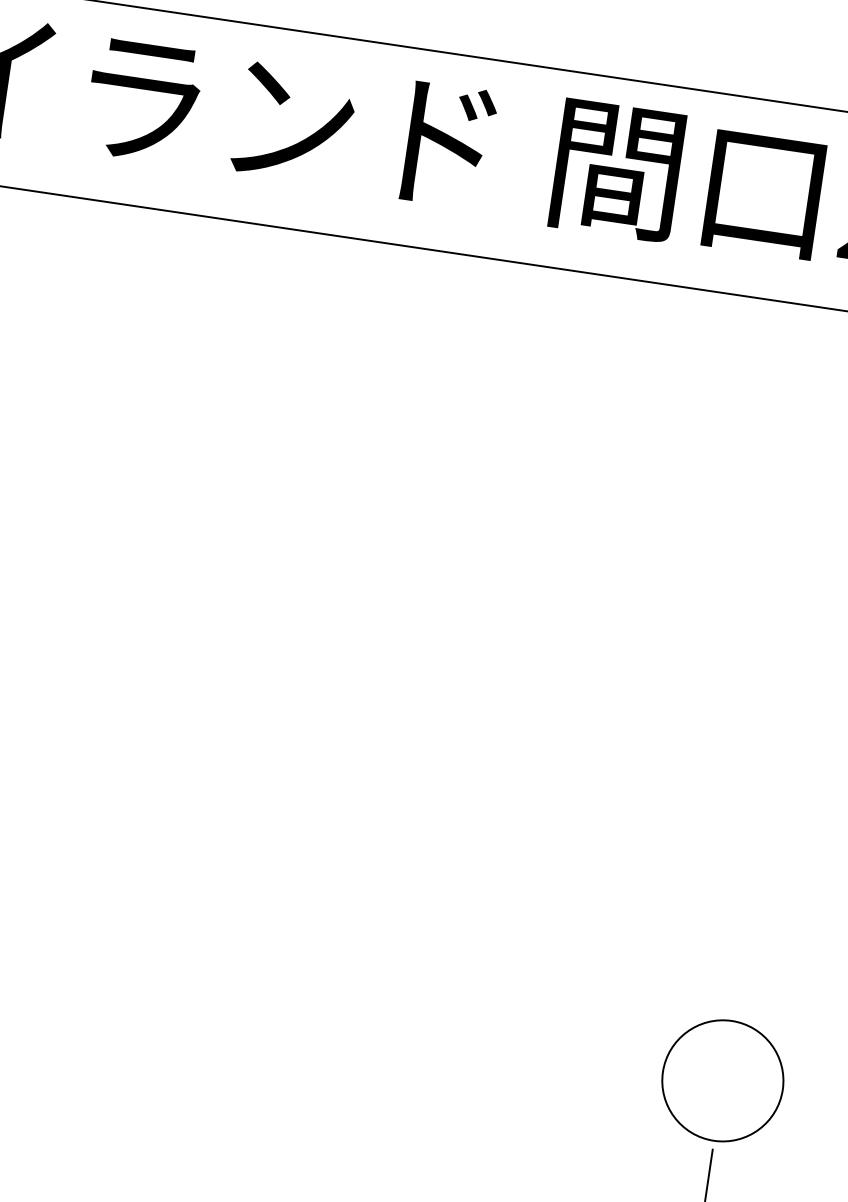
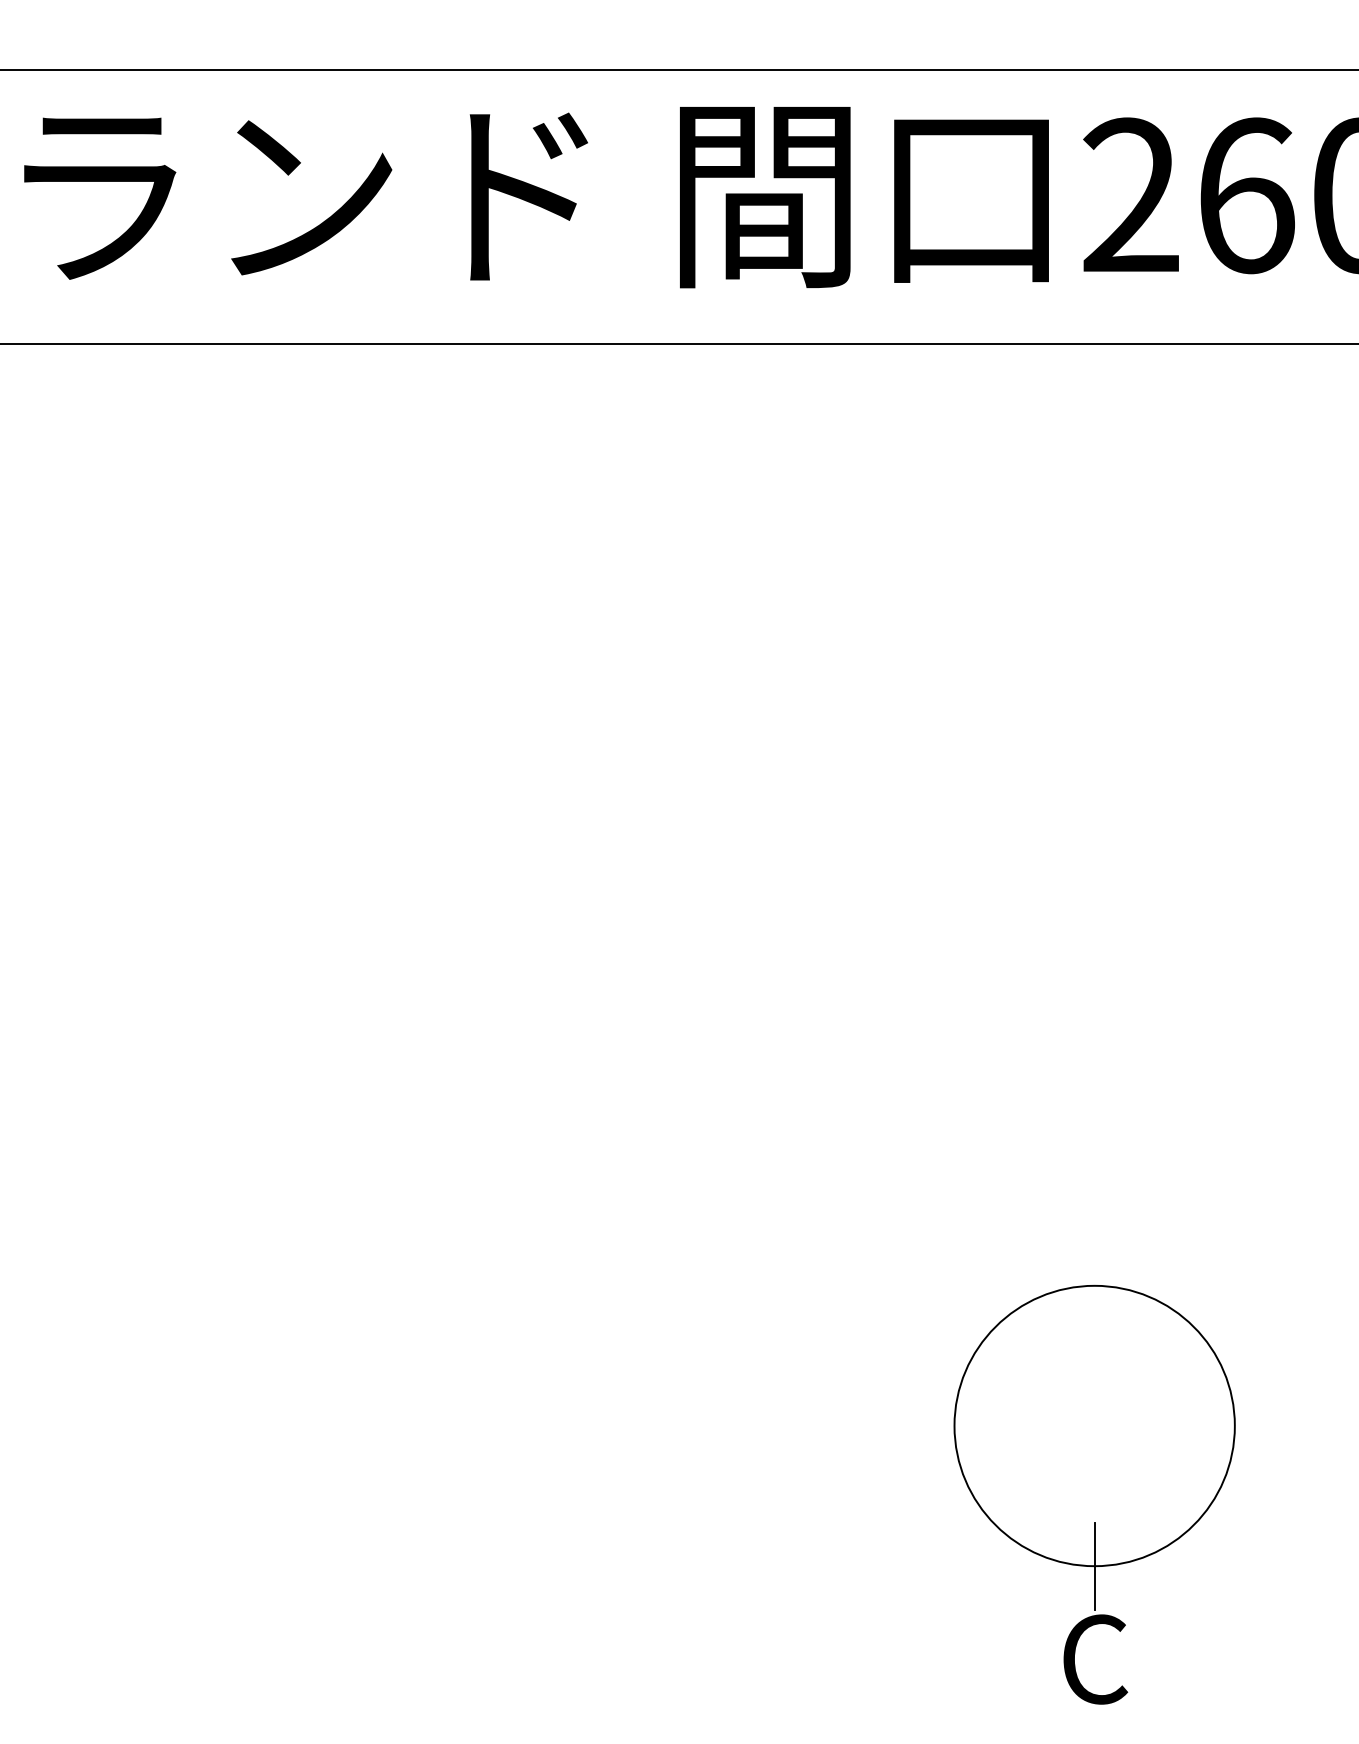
circle: (722, 1080) -> (1094, 1425), size x1.67

